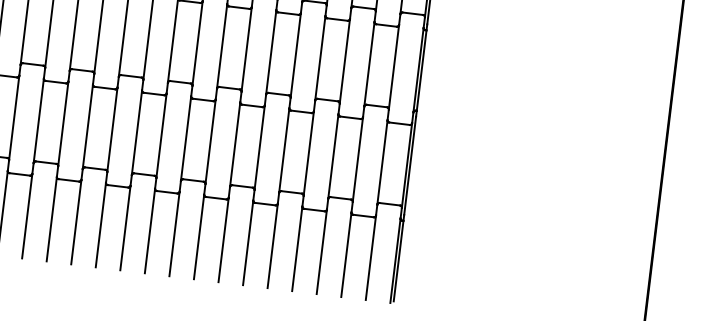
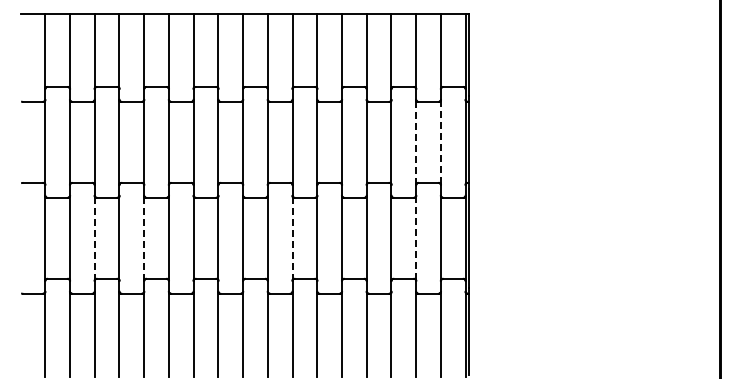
line: (369, 64) -> (416, 142), solid -> dashed
line: (393, 67) -> (440, 142), solid -> dashed
line: (38, 121) -> (94, 238), solid -> dashed
line: (88, 127) -> (144, 238), solid -> dashed
line: (235, 144) -> (292, 238), solid -> dashed
line: (358, 159) -> (416, 238), solid -> dashed

